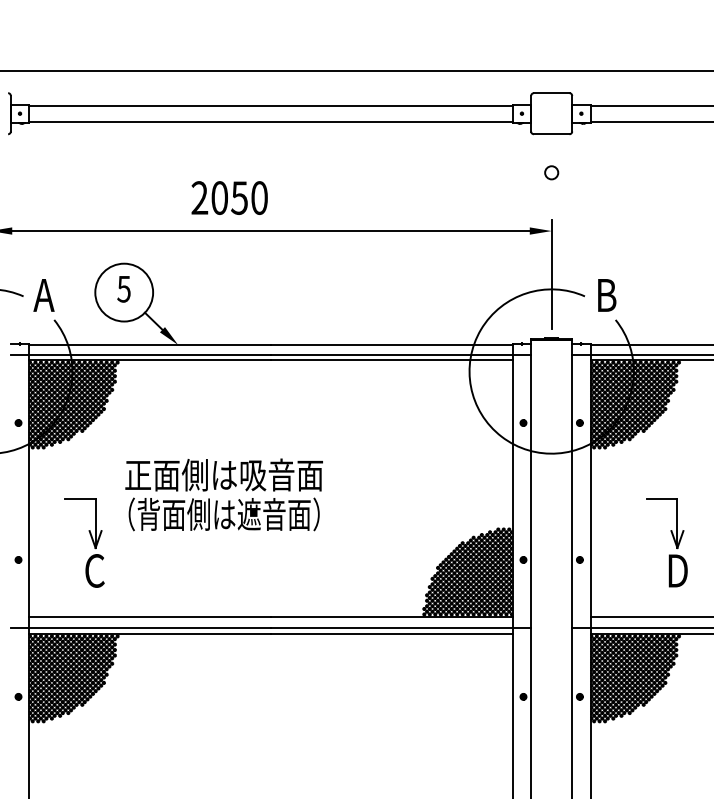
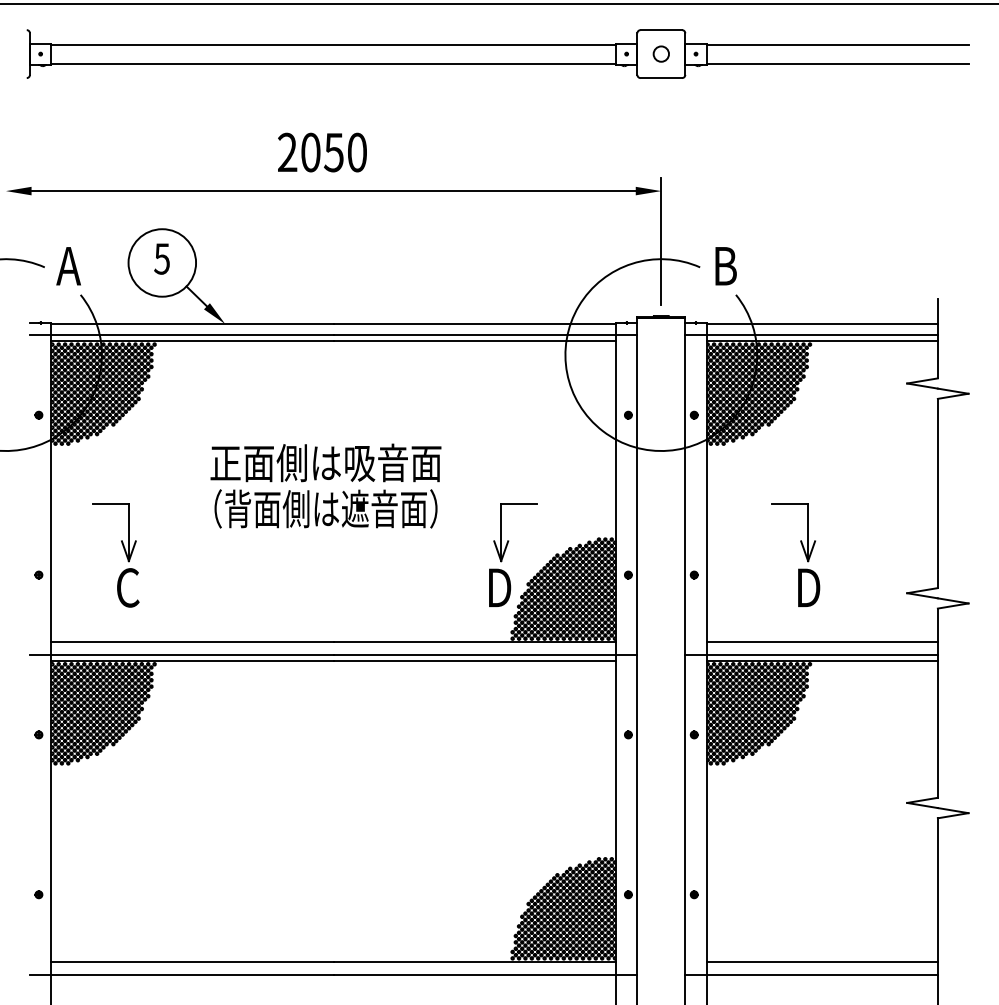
circle: (550, 172) -> (660, 53), moved
text: (229, 197) -> (322, 152), moved
text: (223, 494) -> (325, 485), moved
part: (418, 540) -> (505, 552), added

